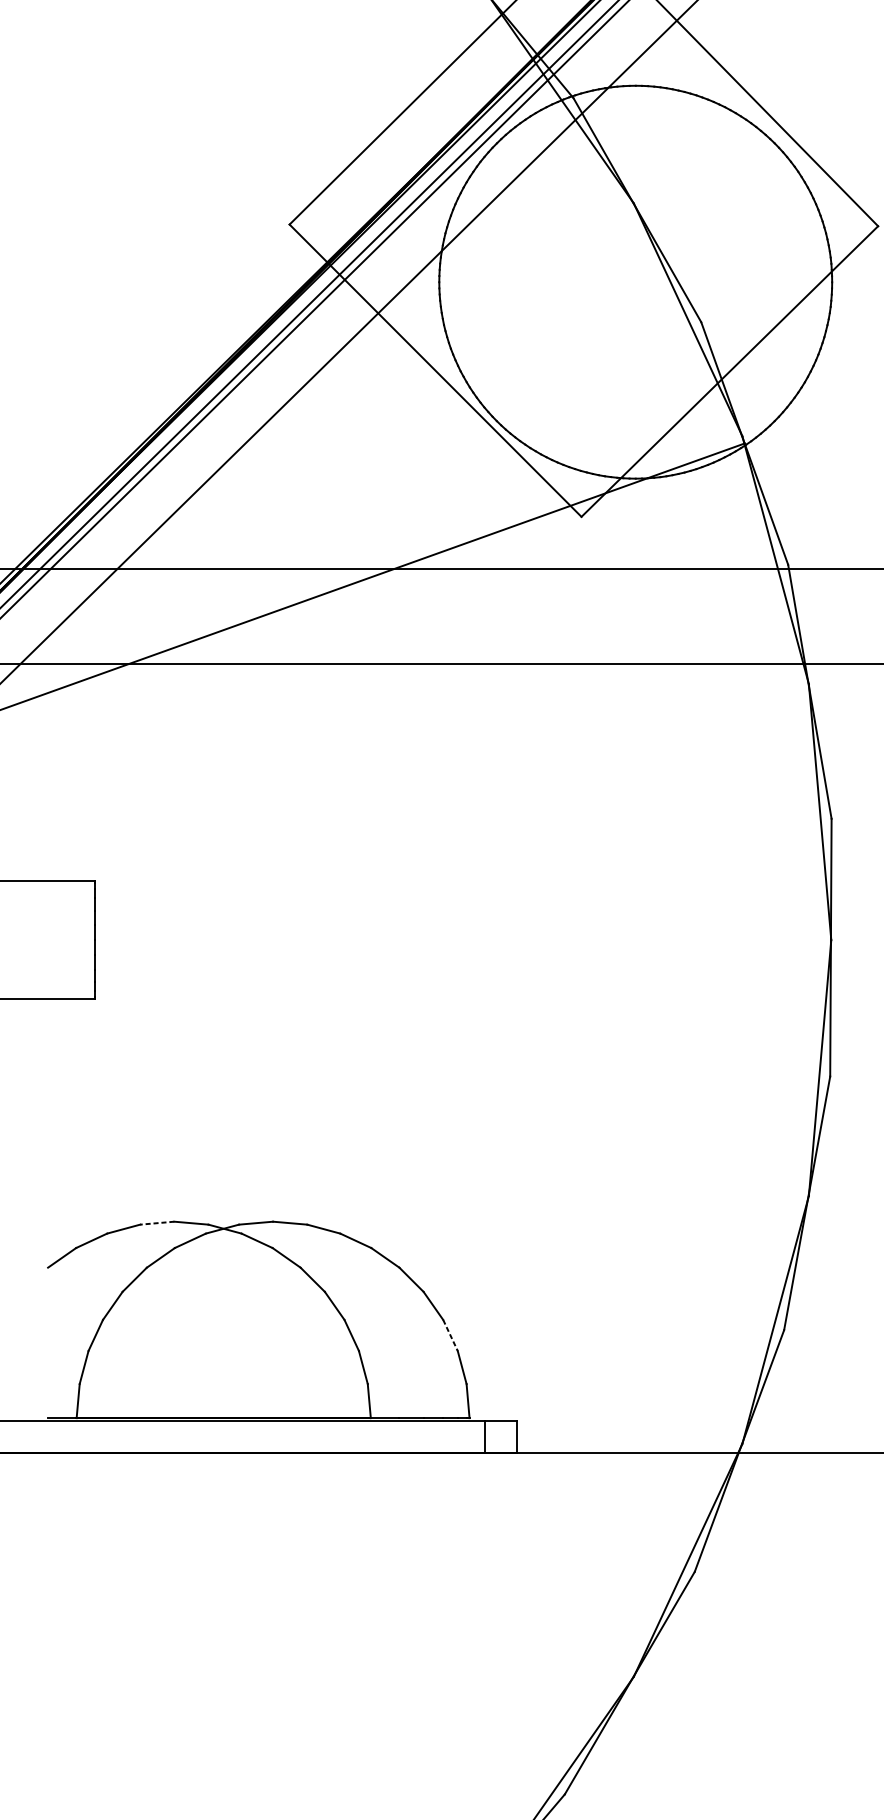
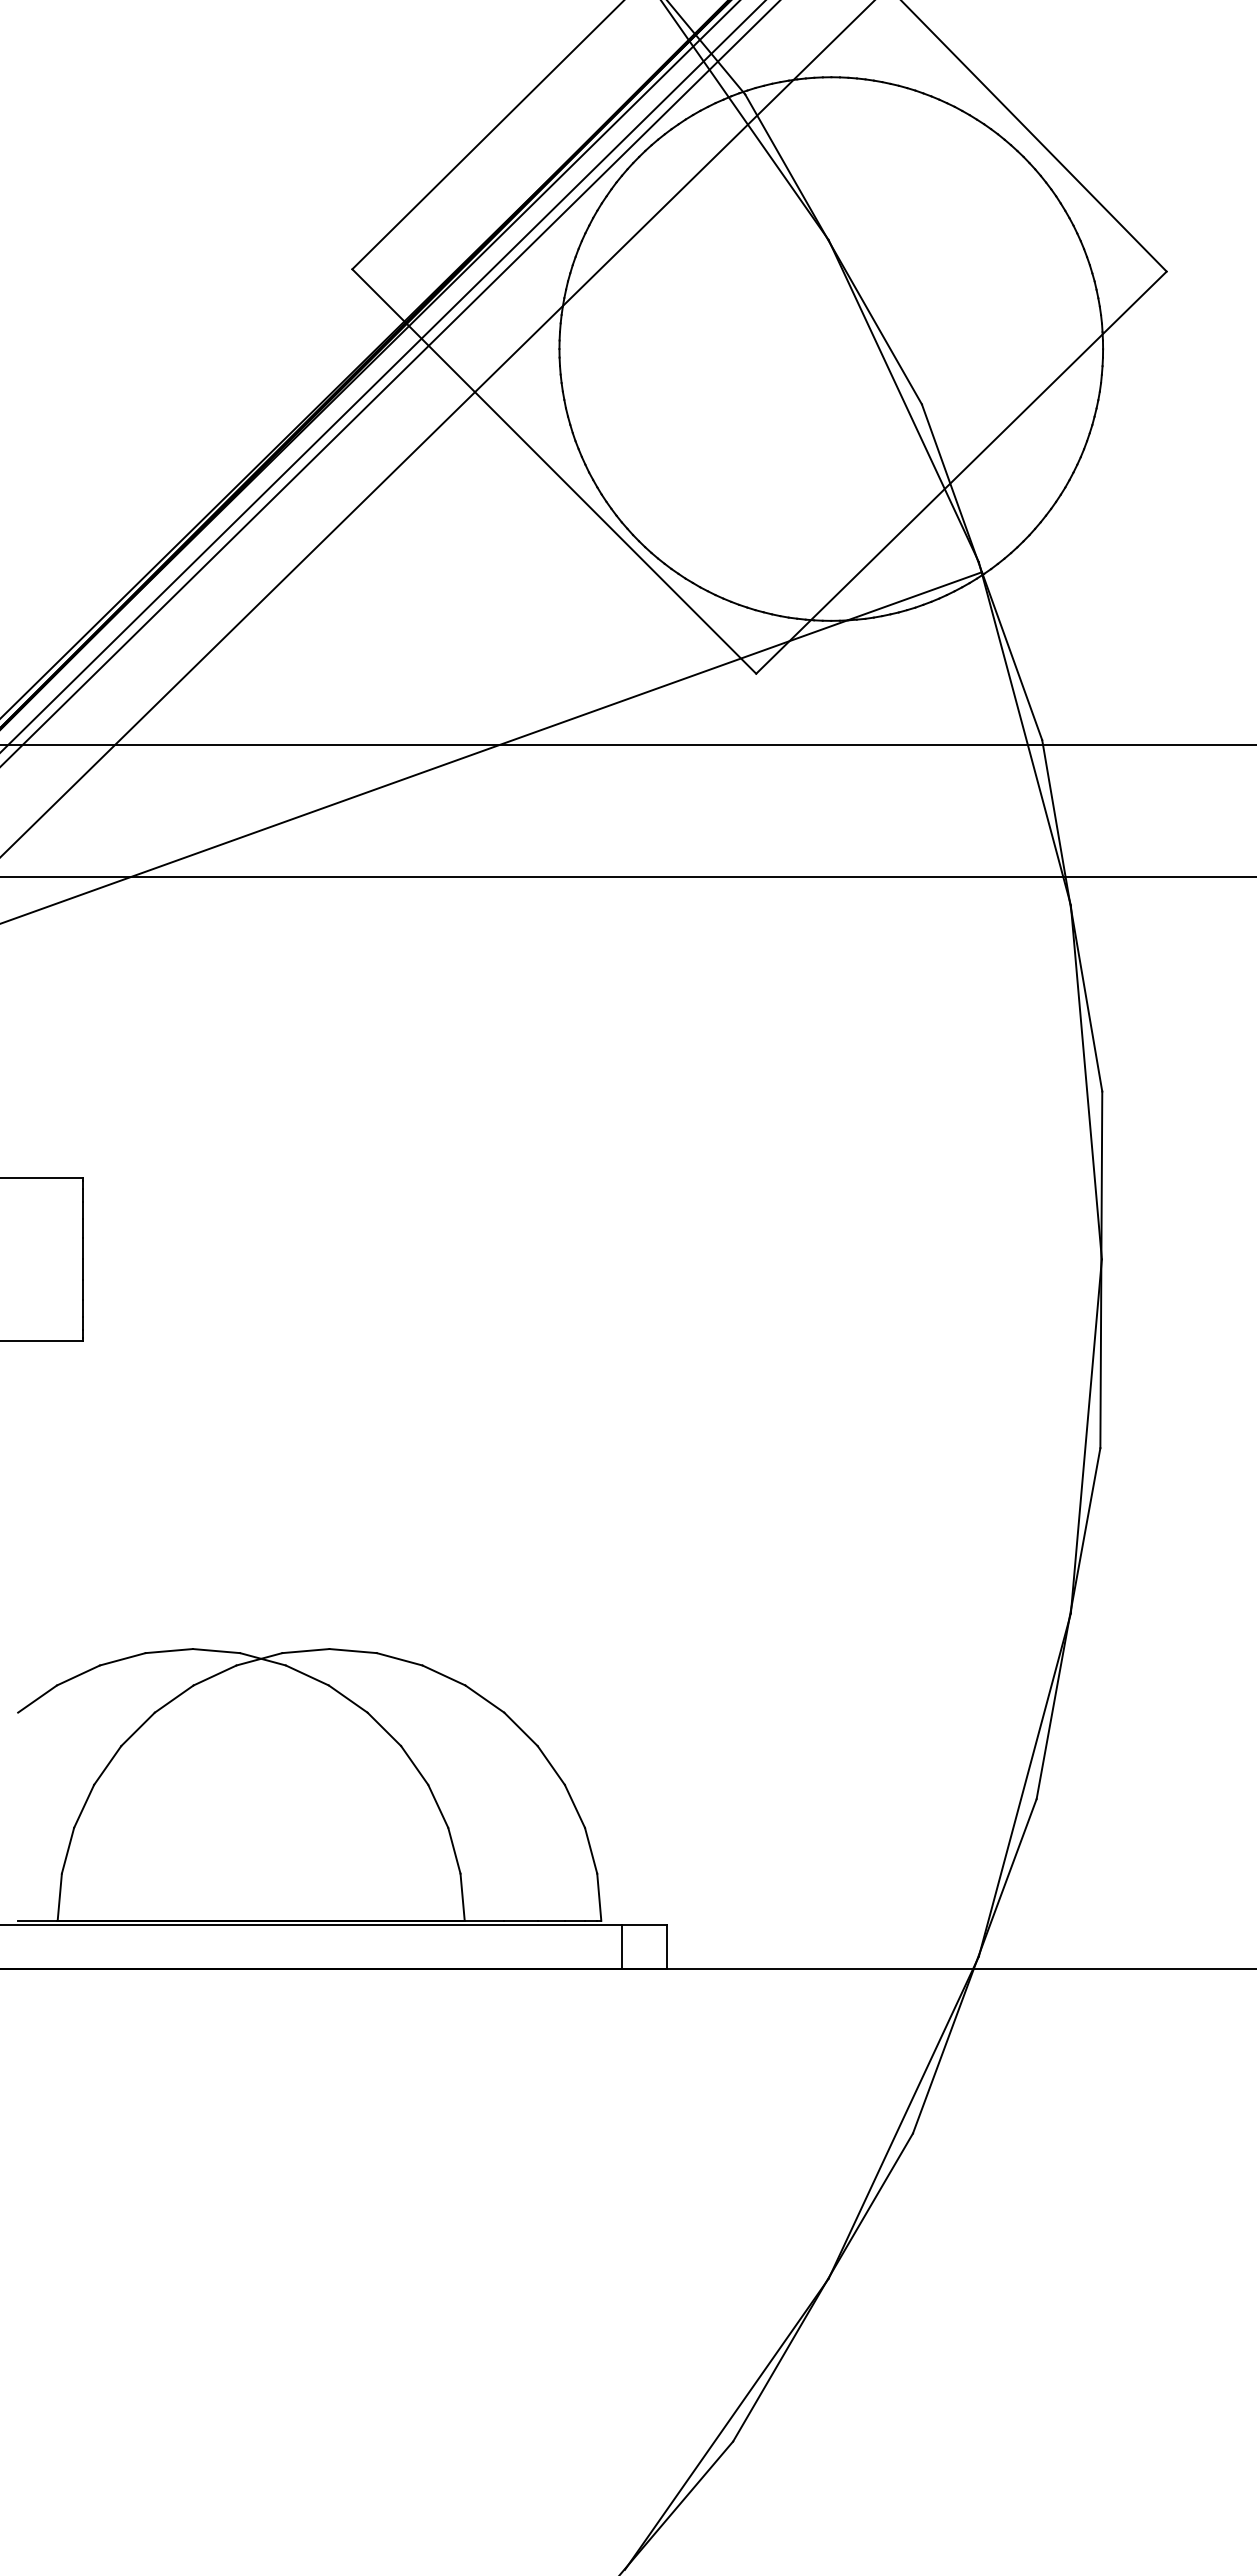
line: (157, 1223) -> (169, 1651), dashed -> solid
line: (450, 1335) -> (574, 1806), dashed -> solid

